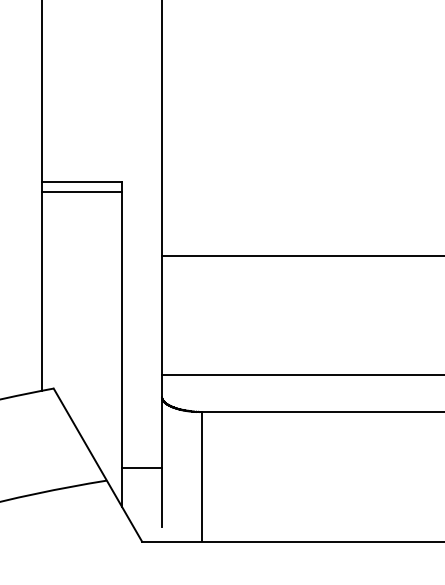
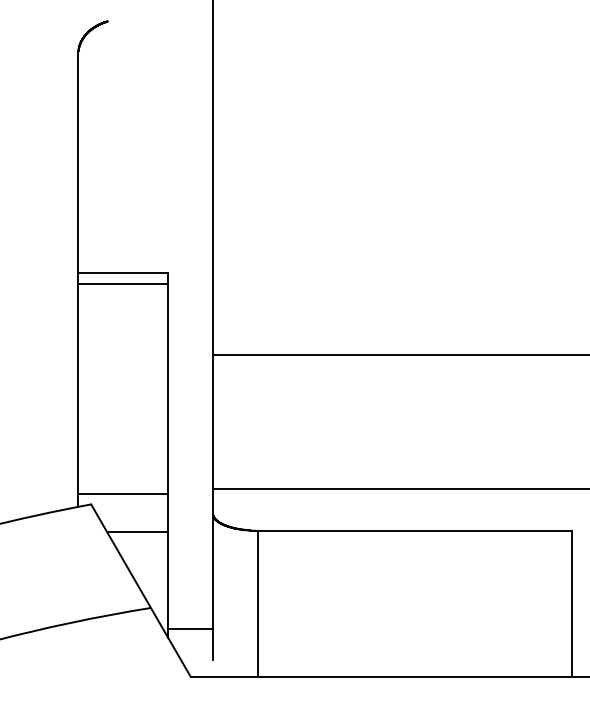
line: (82, 379) -> (123, 494), added
line: (94, 412) -> (137, 531), added
line: (142, 467) -> (190, 628), moved

